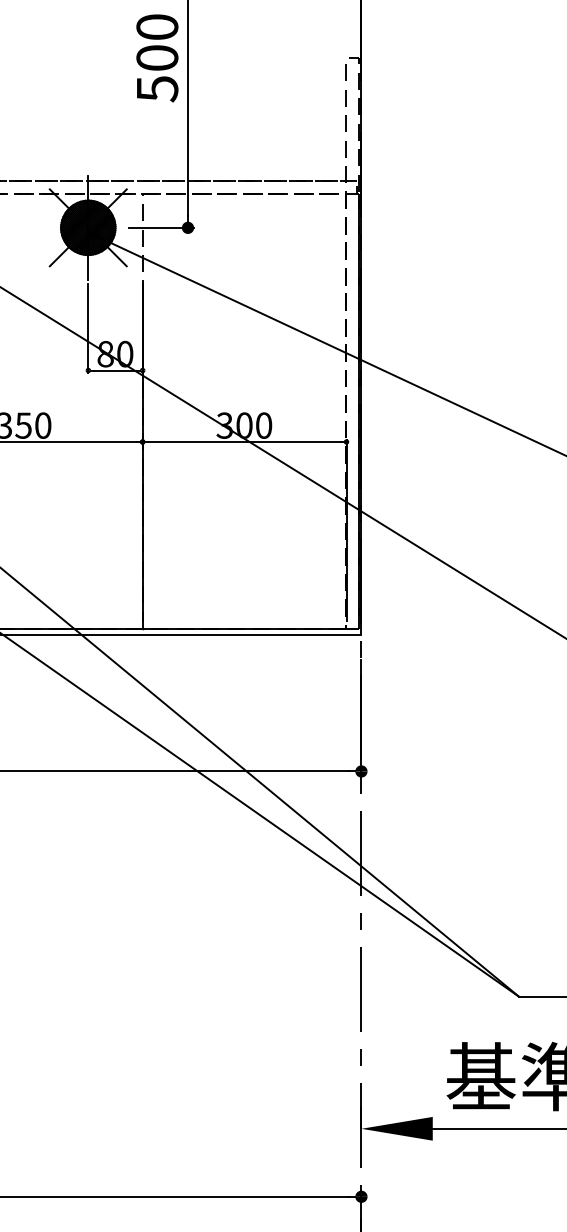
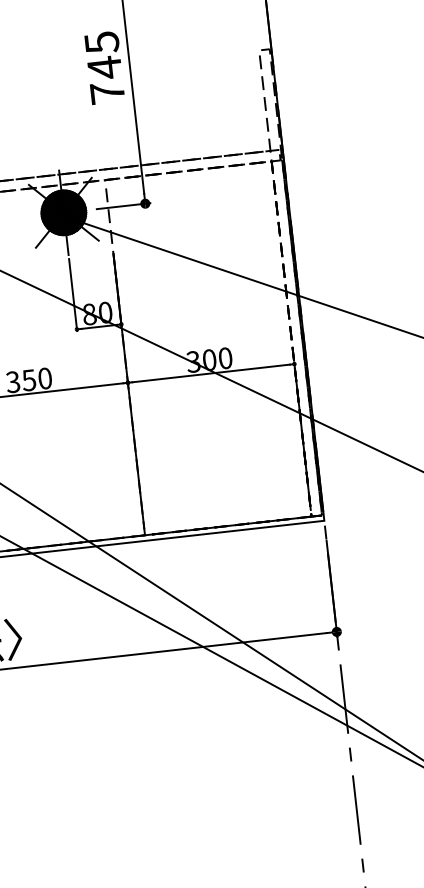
text: (157, 58) -> (104, 68), 500 -> 745

